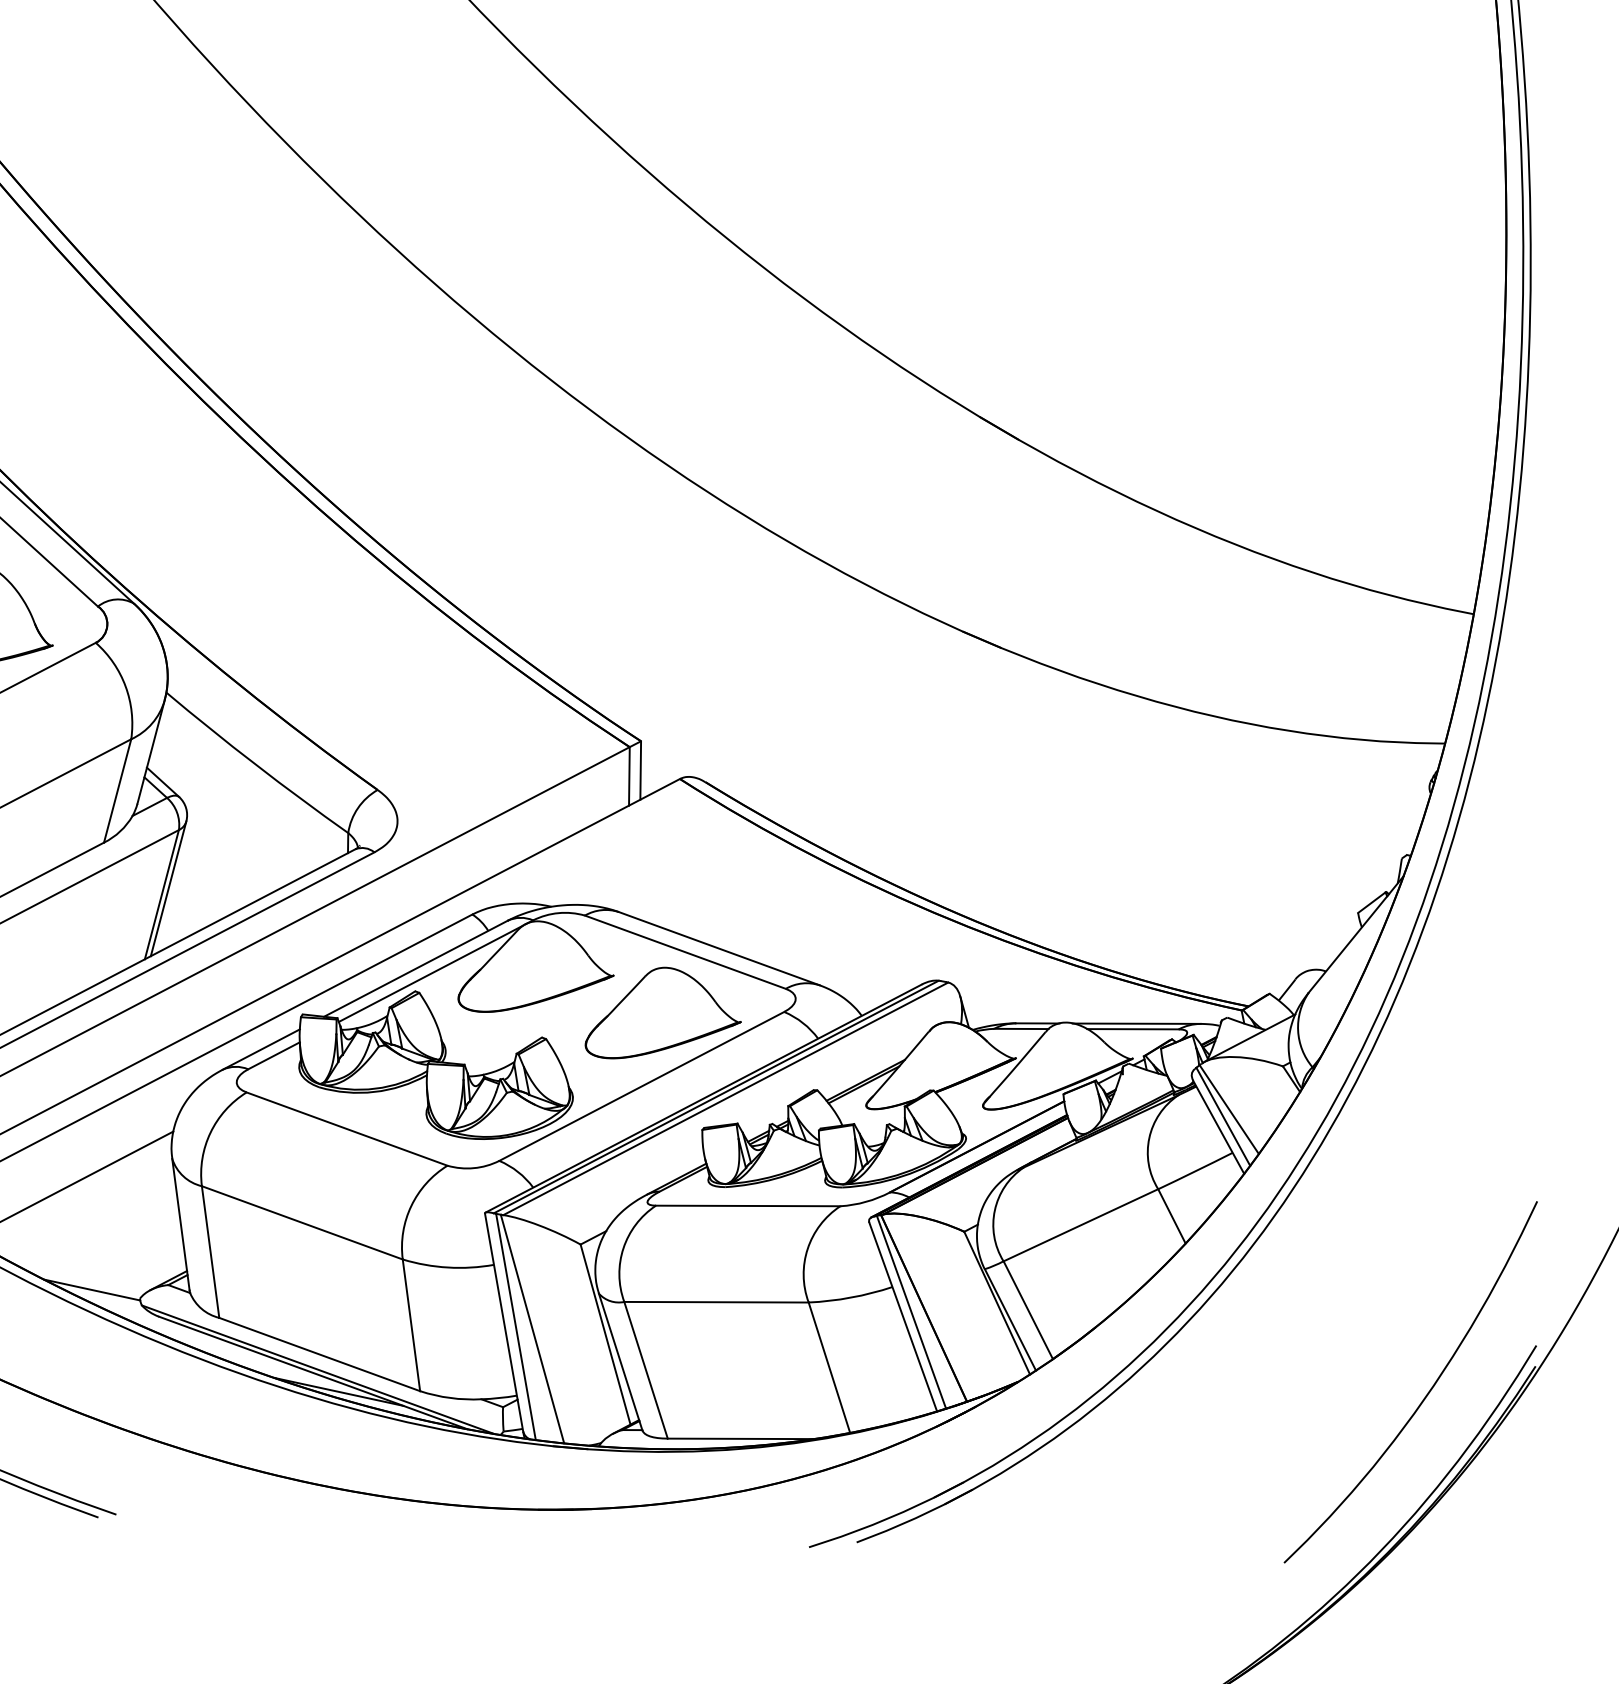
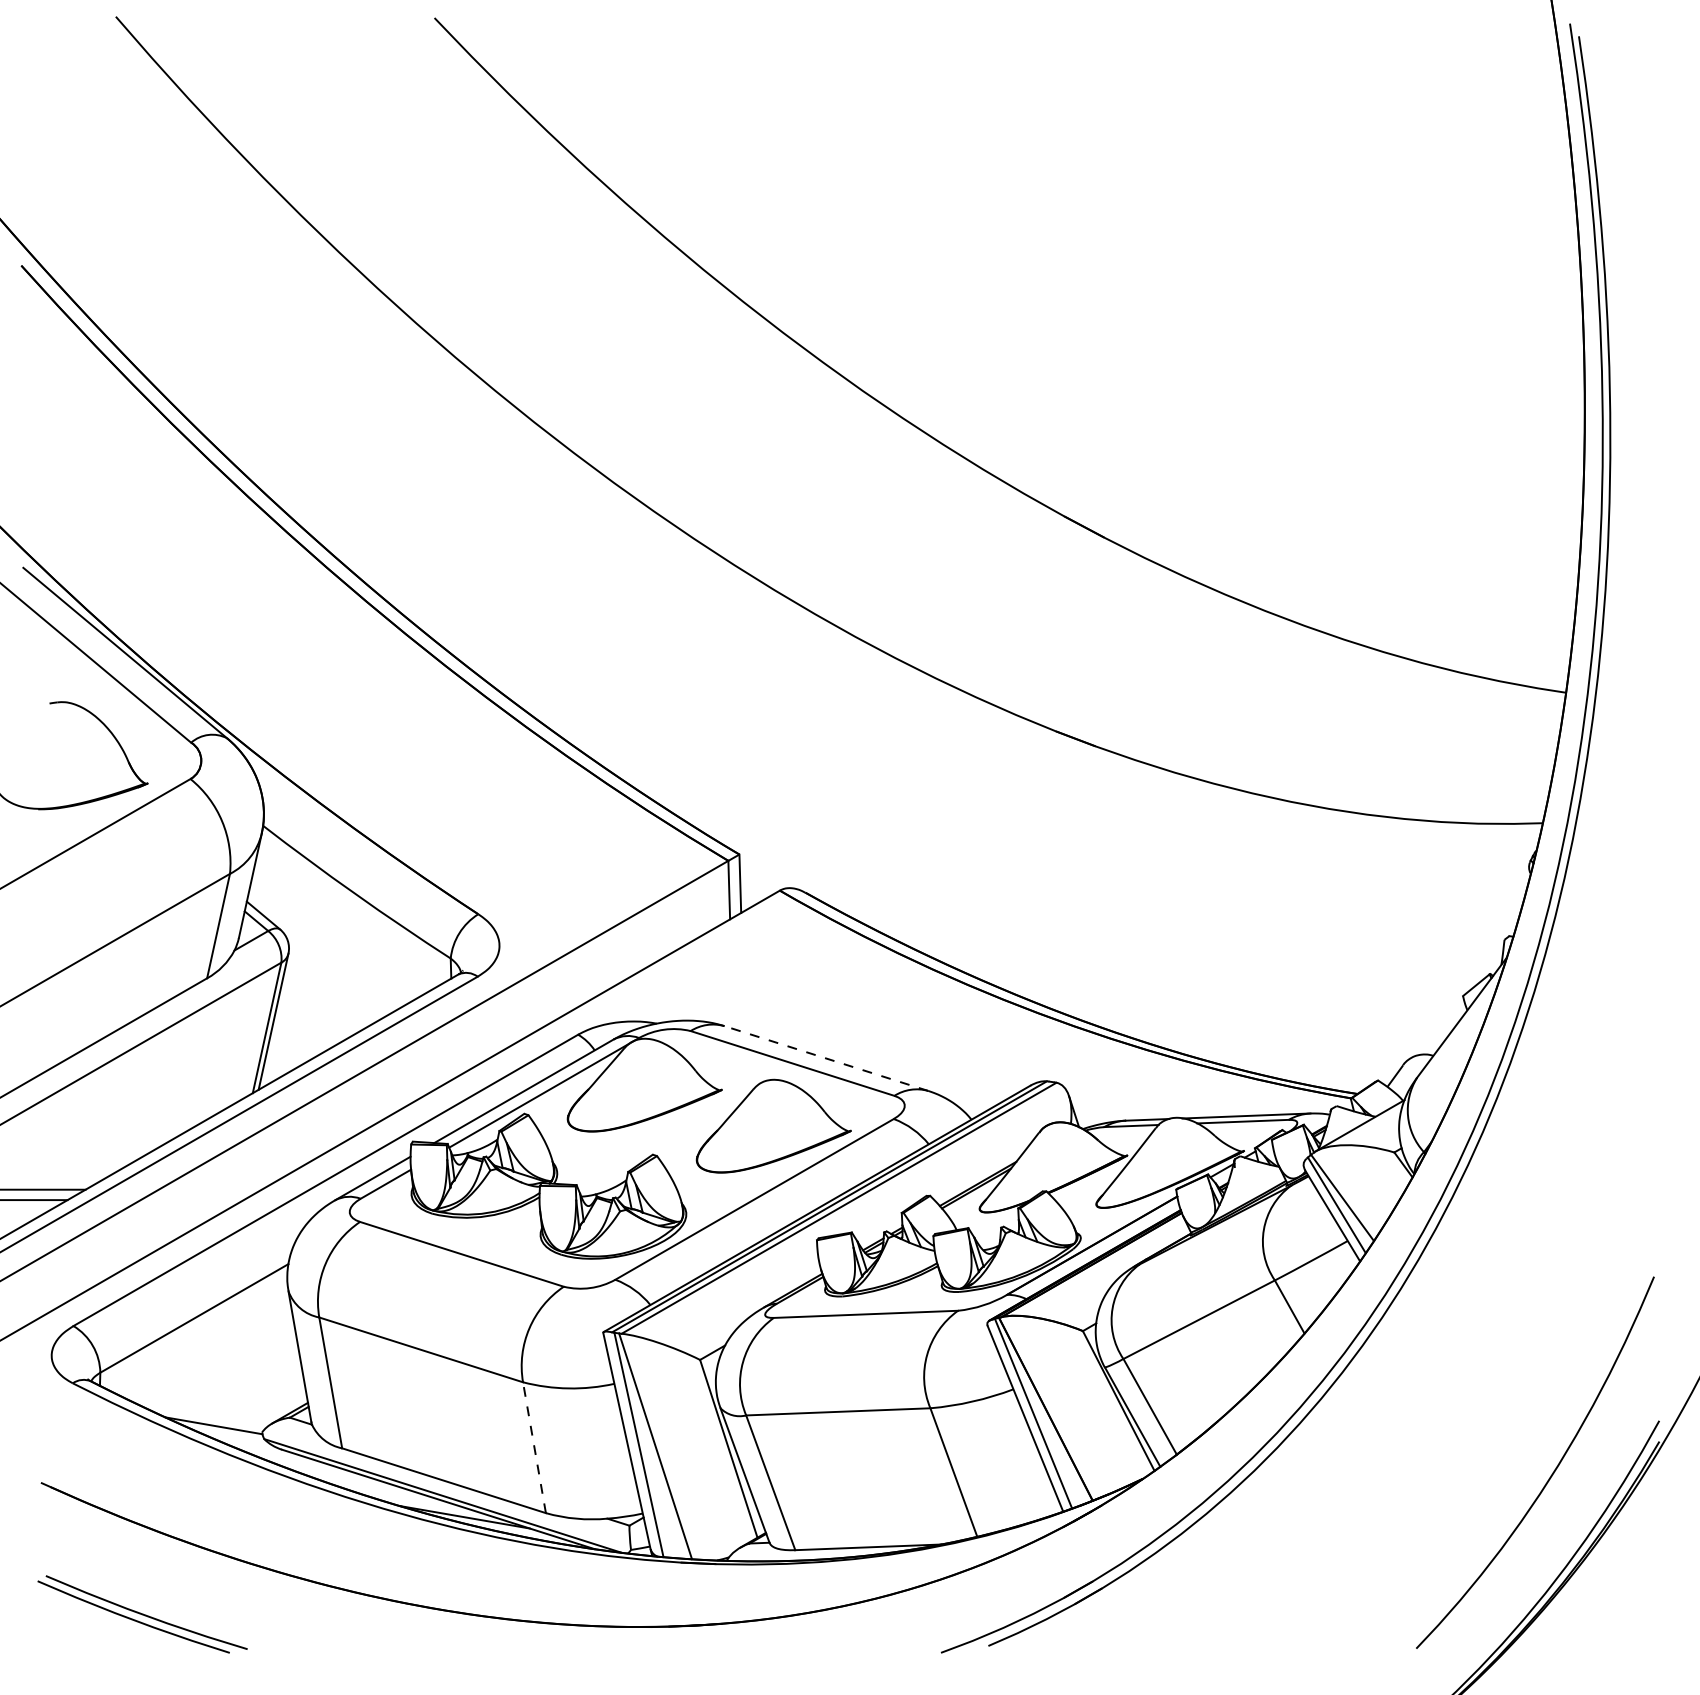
line: (719, 948) -> (826, 1058), solid -> dashed
line: (411, 1325) -> (534, 1447), solid -> dashed

